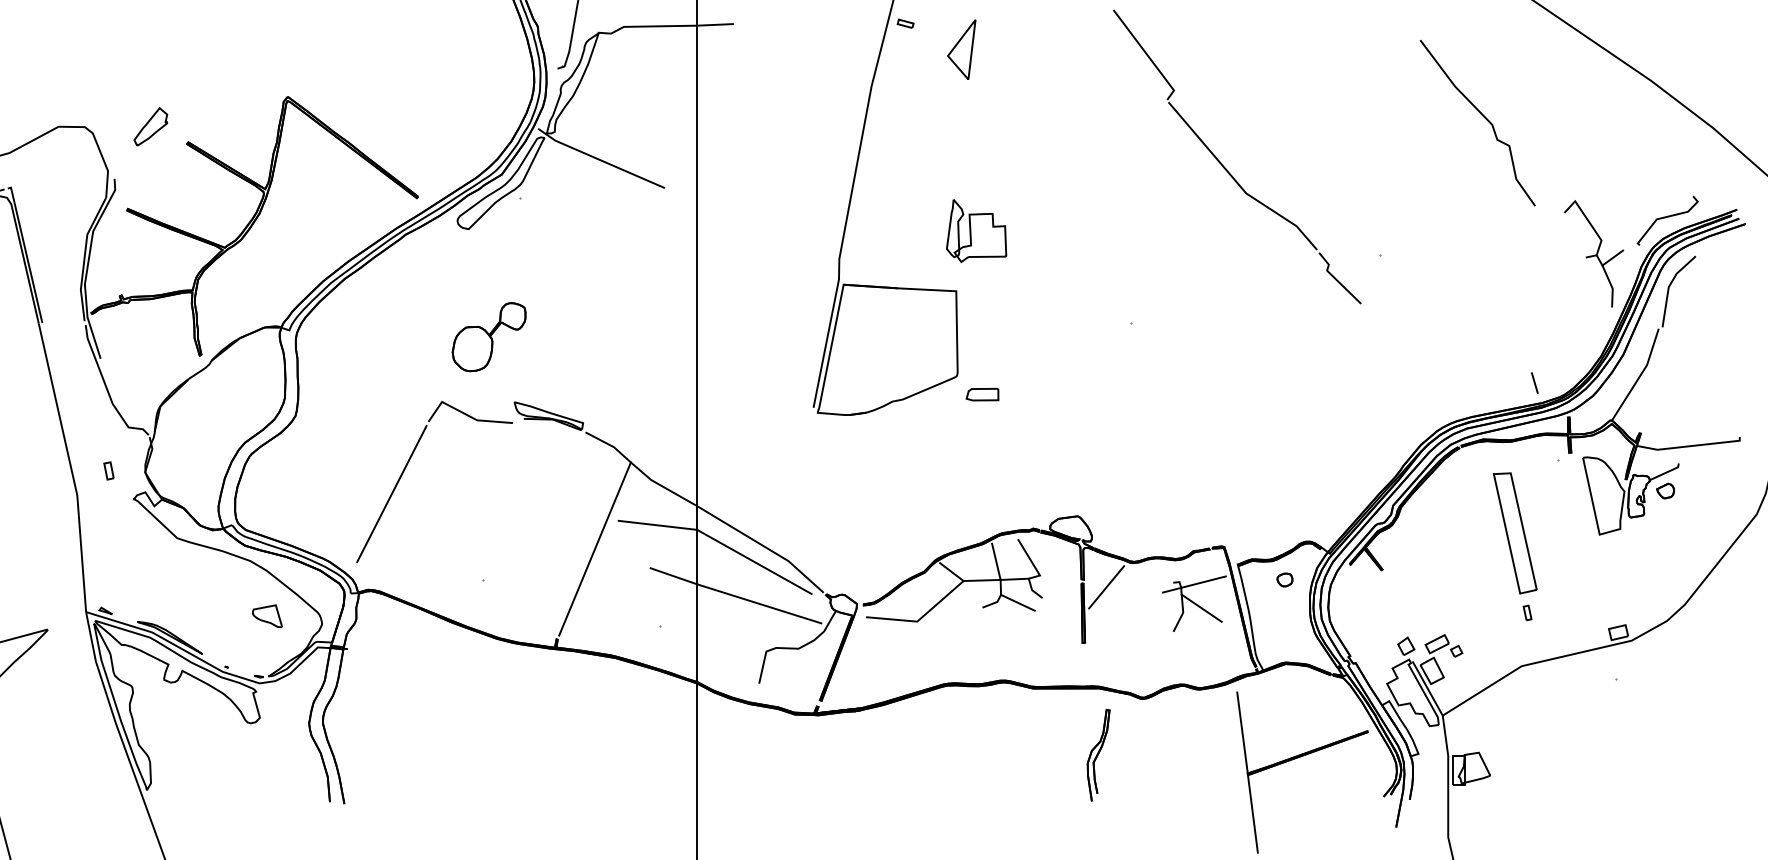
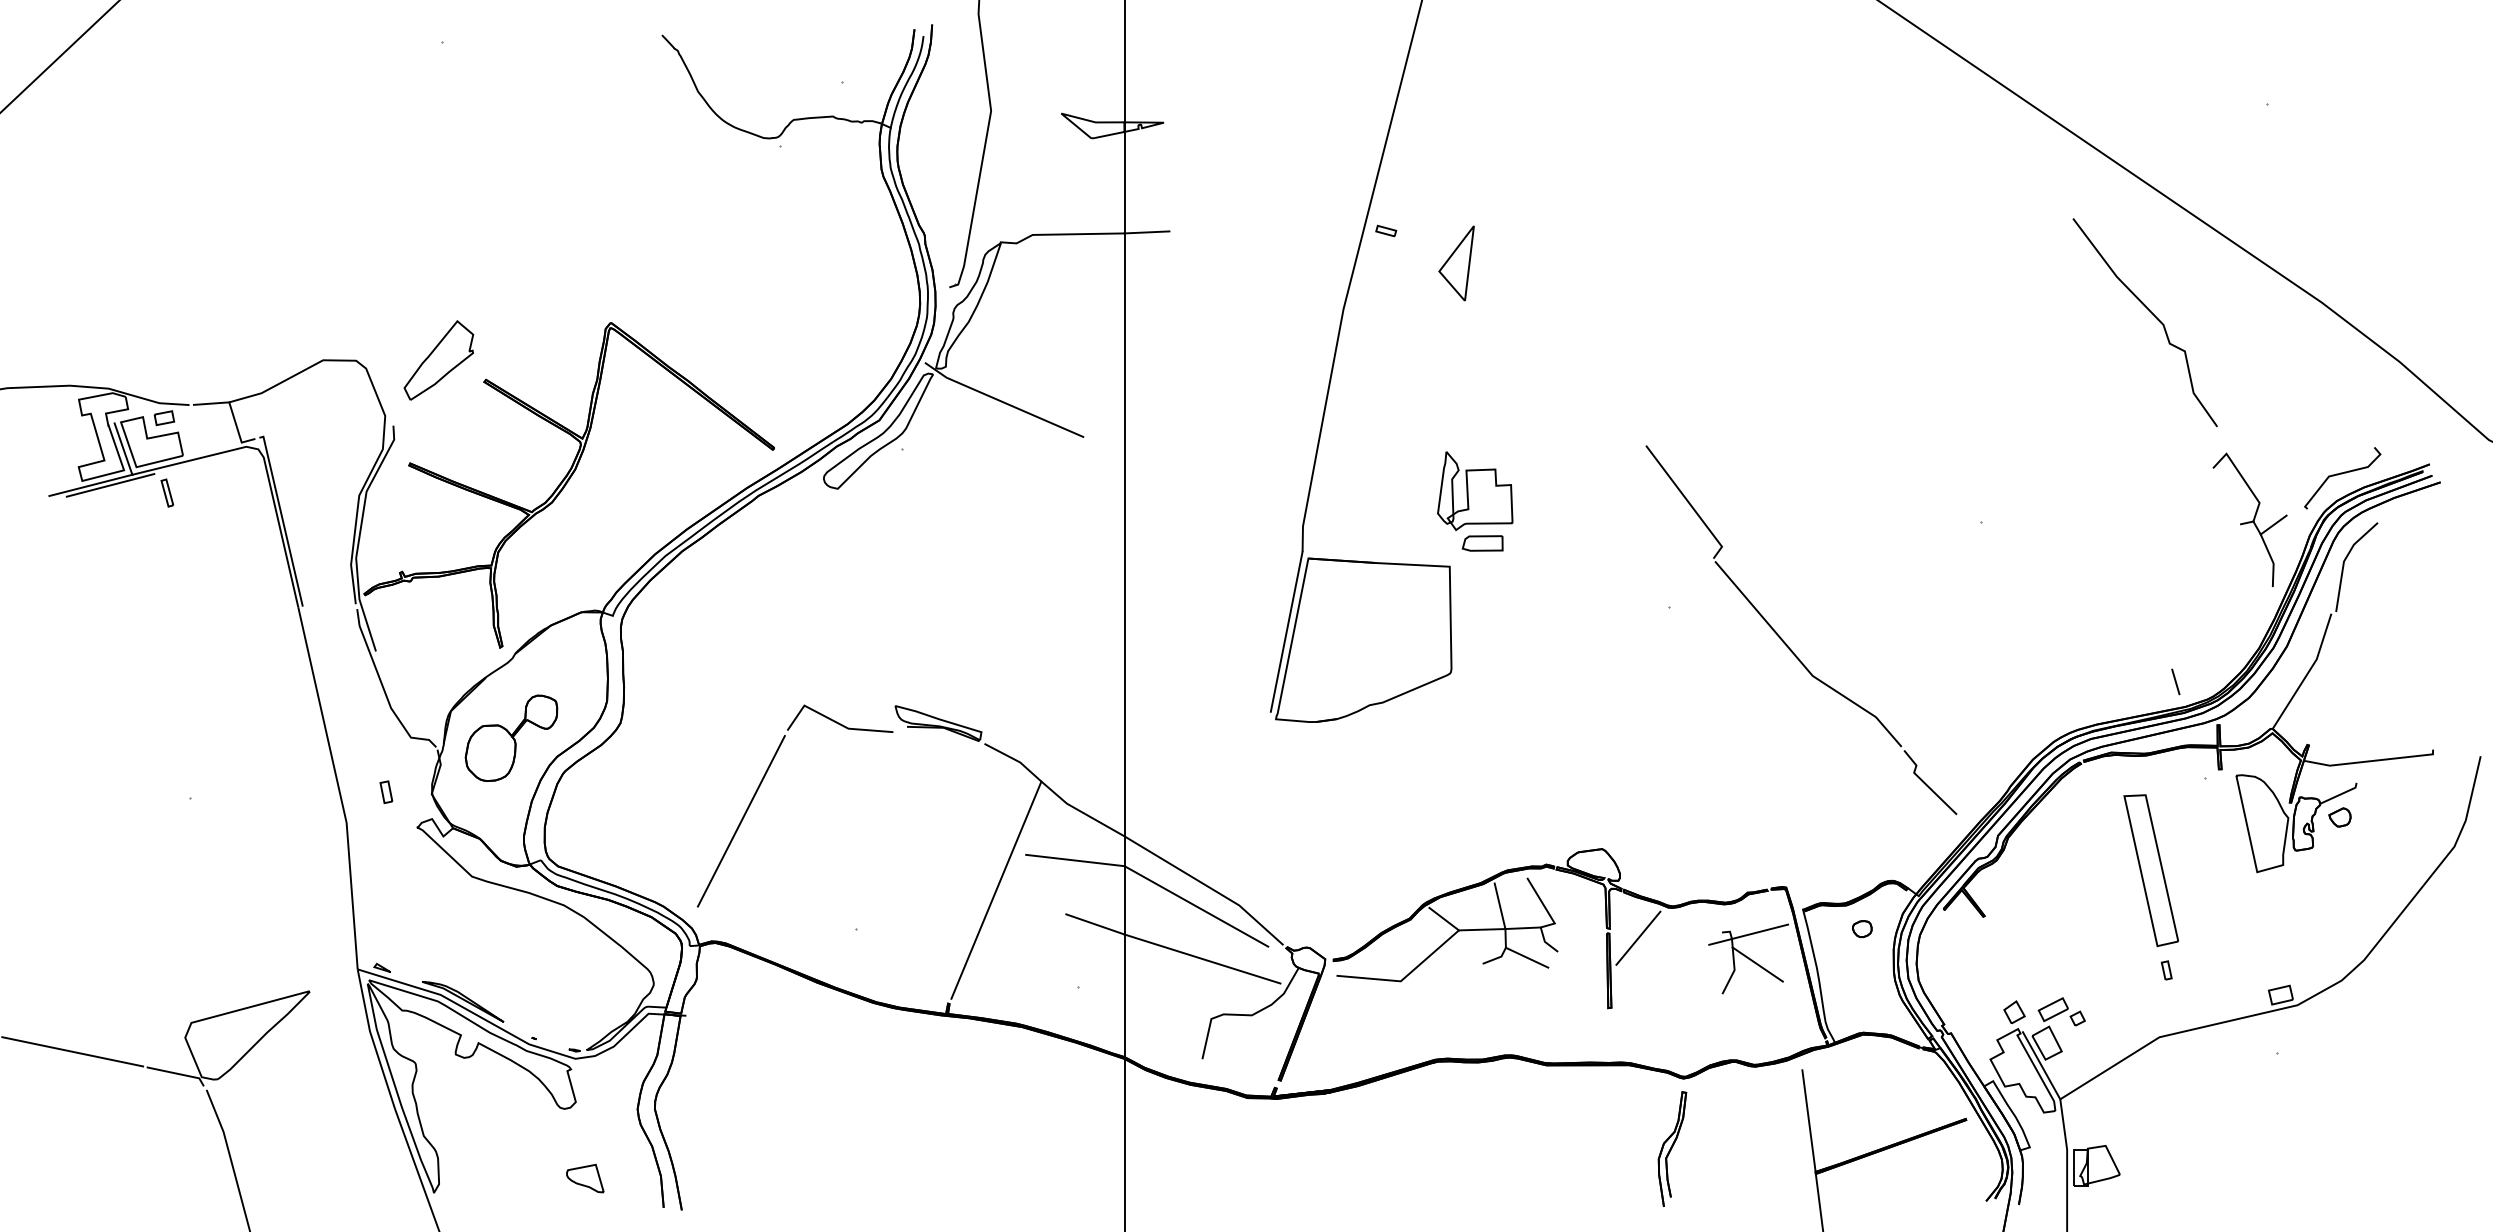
curve: (1483, 116) -> (2152, 314), moved
part: (150, 126) -> (438, 360), size x1.67
part: (1225, 167) -> (1786, 643), moved
part: (489, 336) -> (511, 737), moved
part: (982, 394) -> (1482, 543), moved
part: (267, 616) -> (585, 1178), moved
part: (1098, 754) -> (1672, 1148), moved

